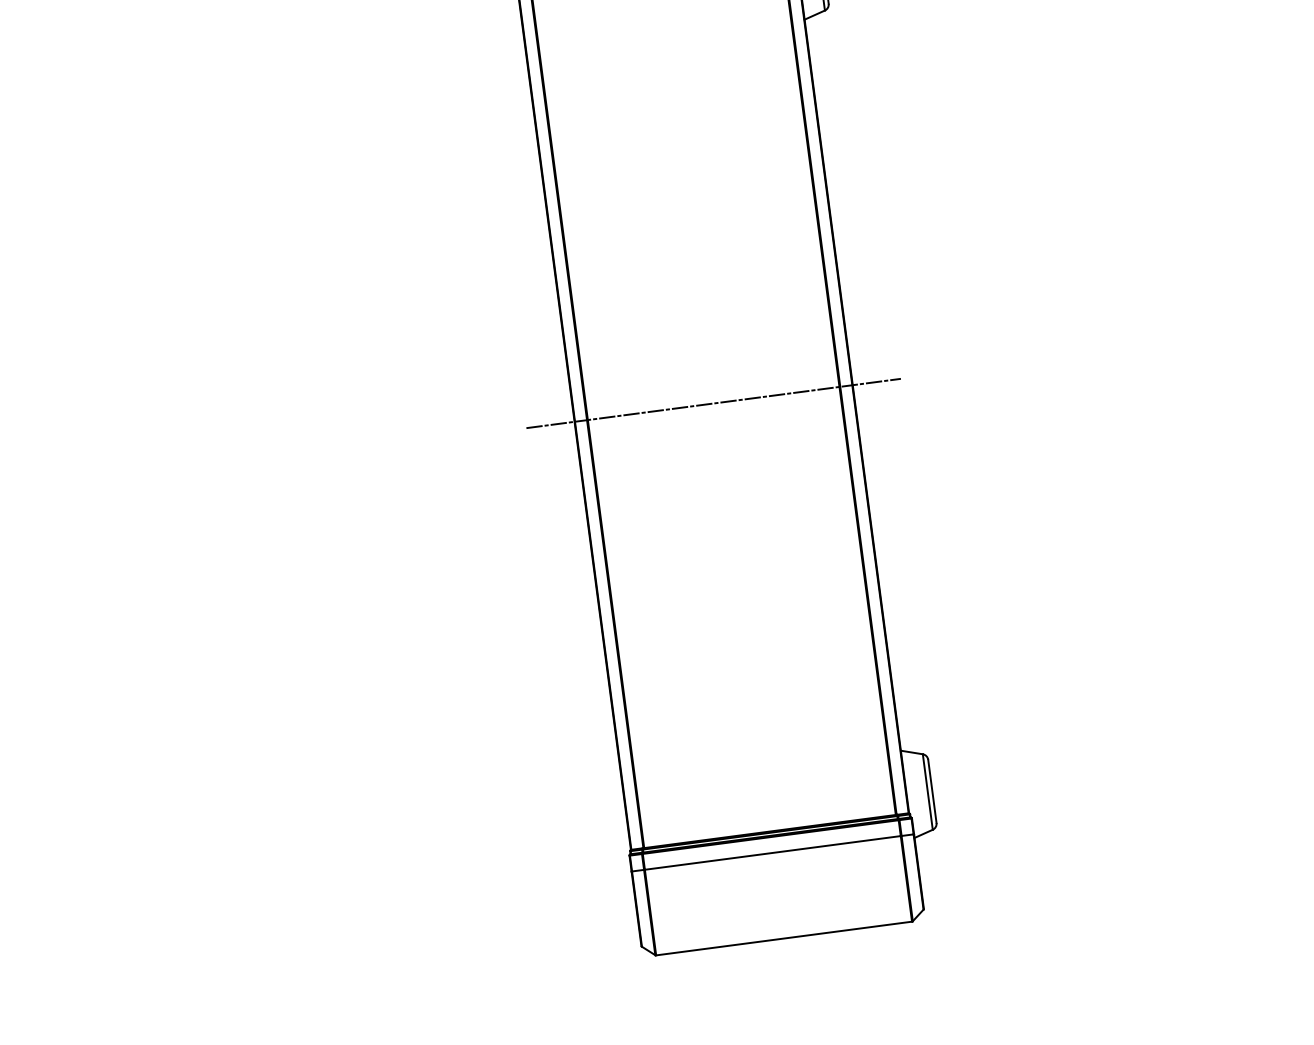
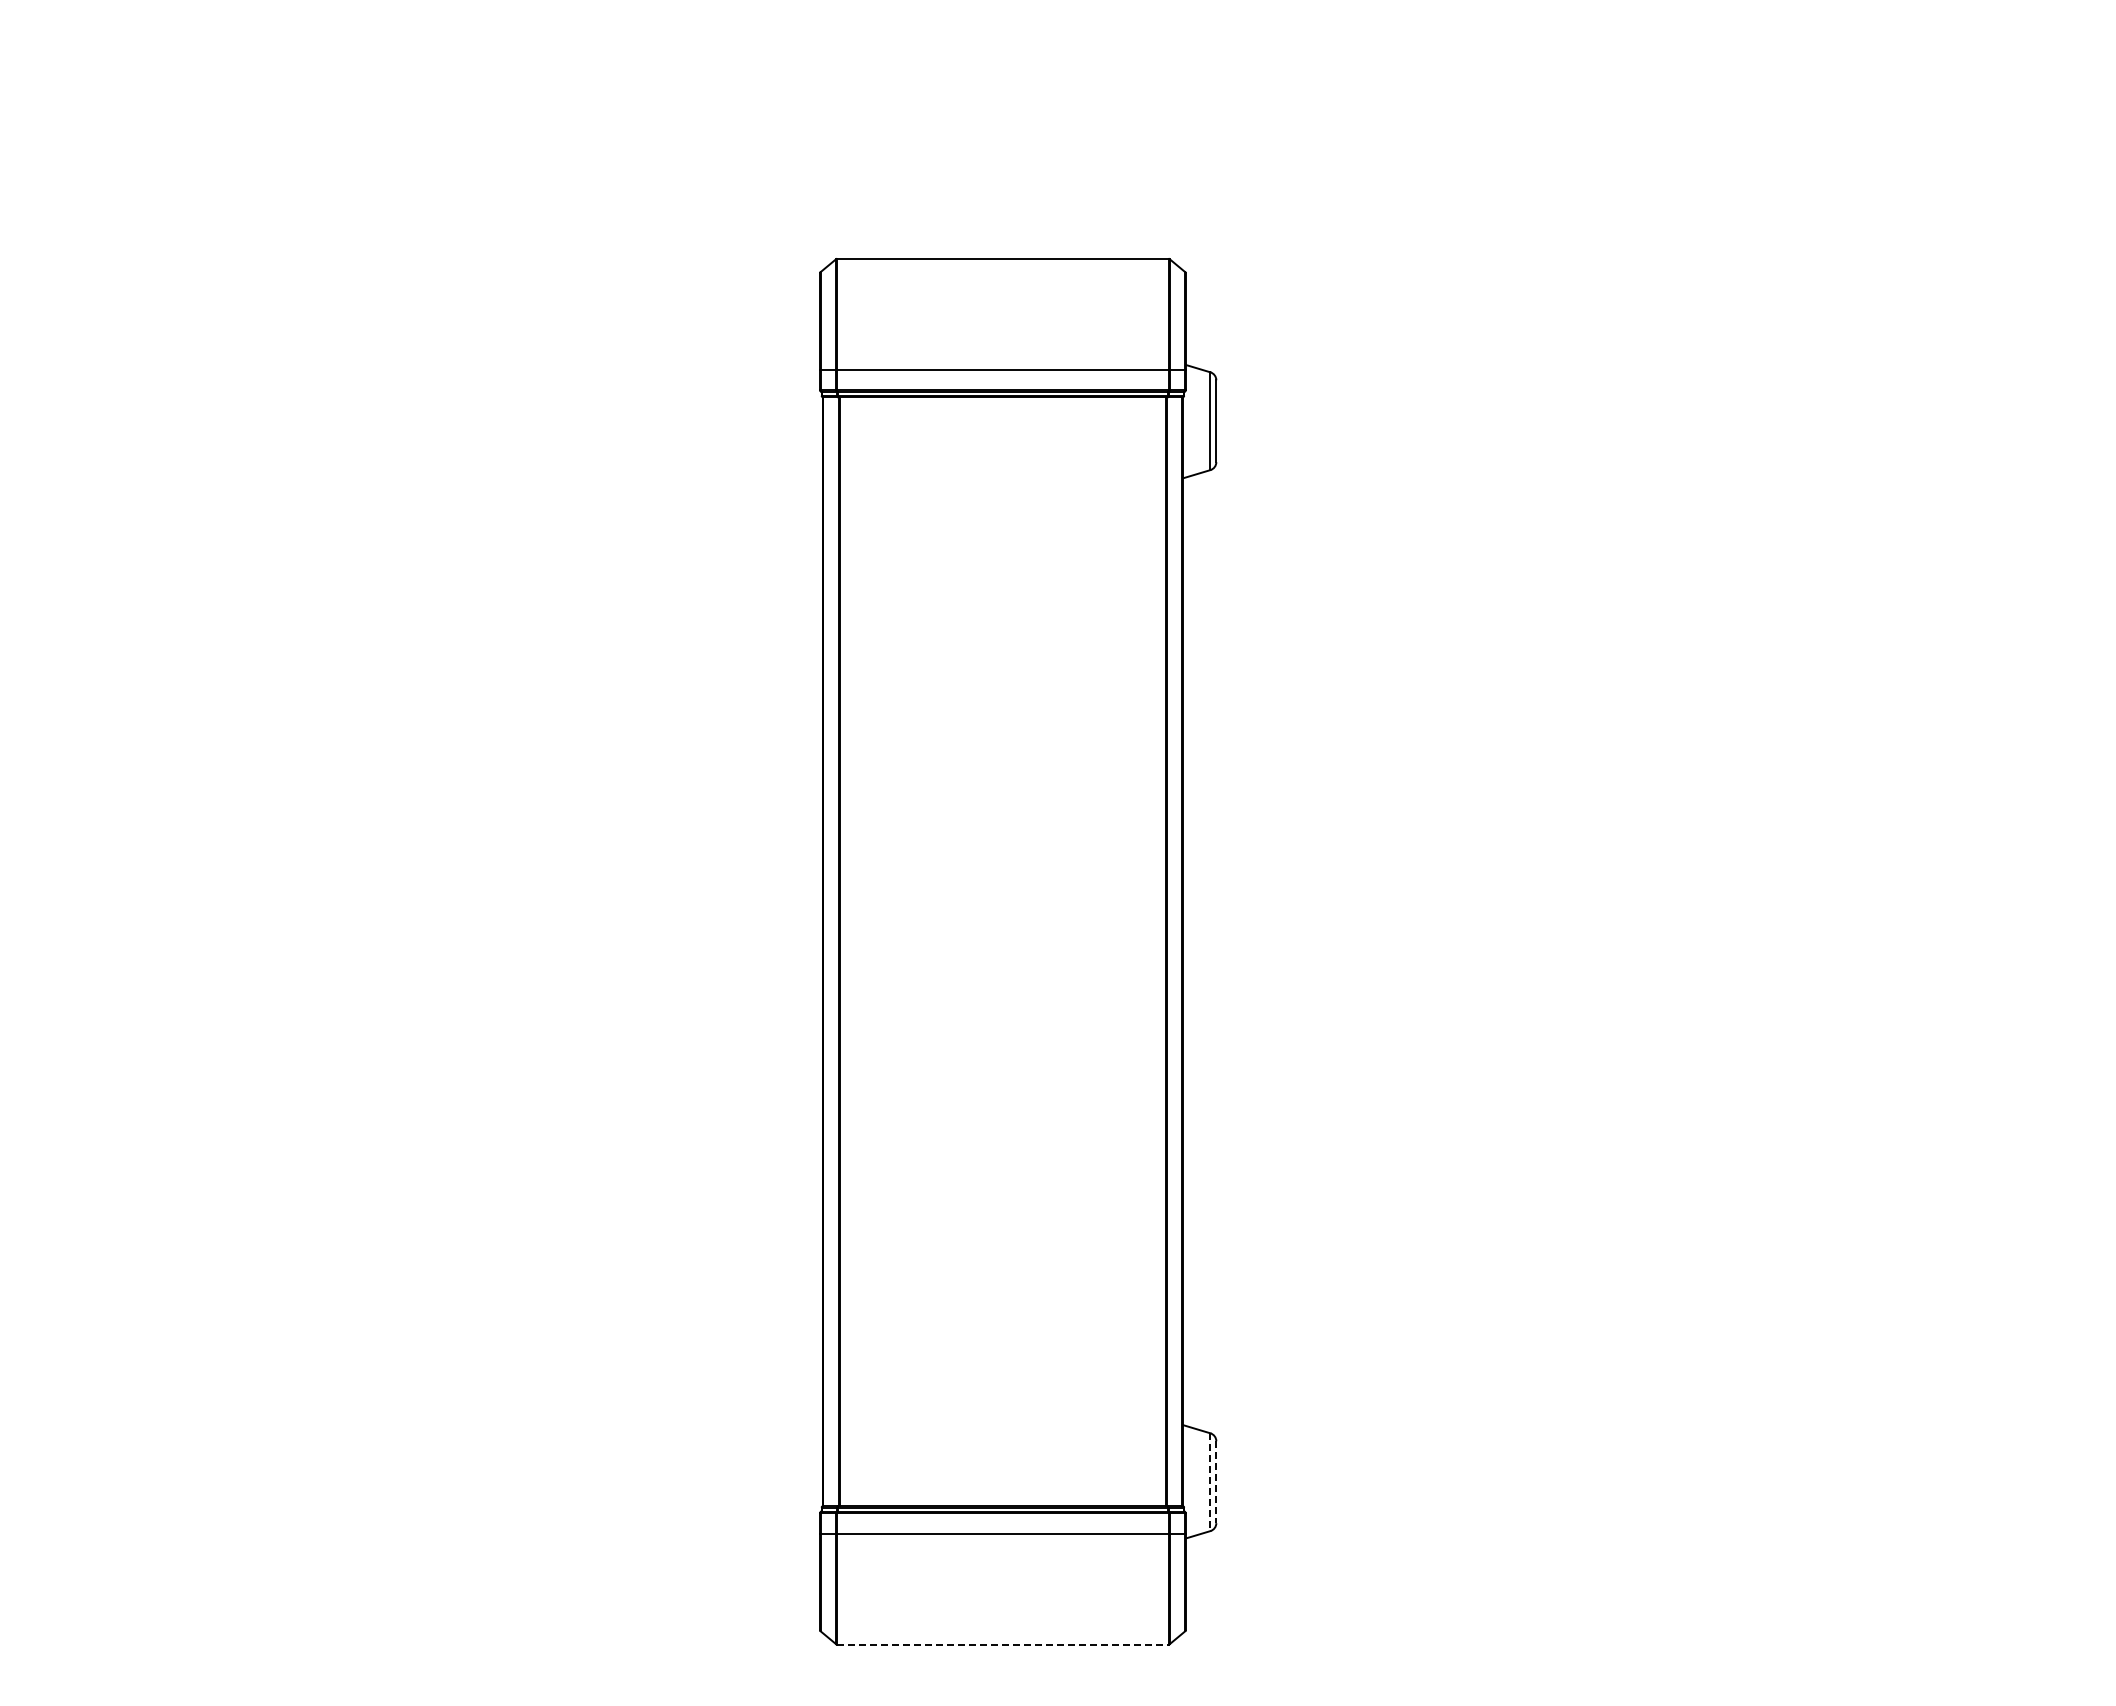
line: (713, 403) -> (1002, 951), removed
line: (932, 791) -> (1216, 1482), solid -> dashed
line: (927, 792) -> (1210, 1482), solid -> dashed
line: (783, 938) -> (1002, 1644), solid -> dashed

